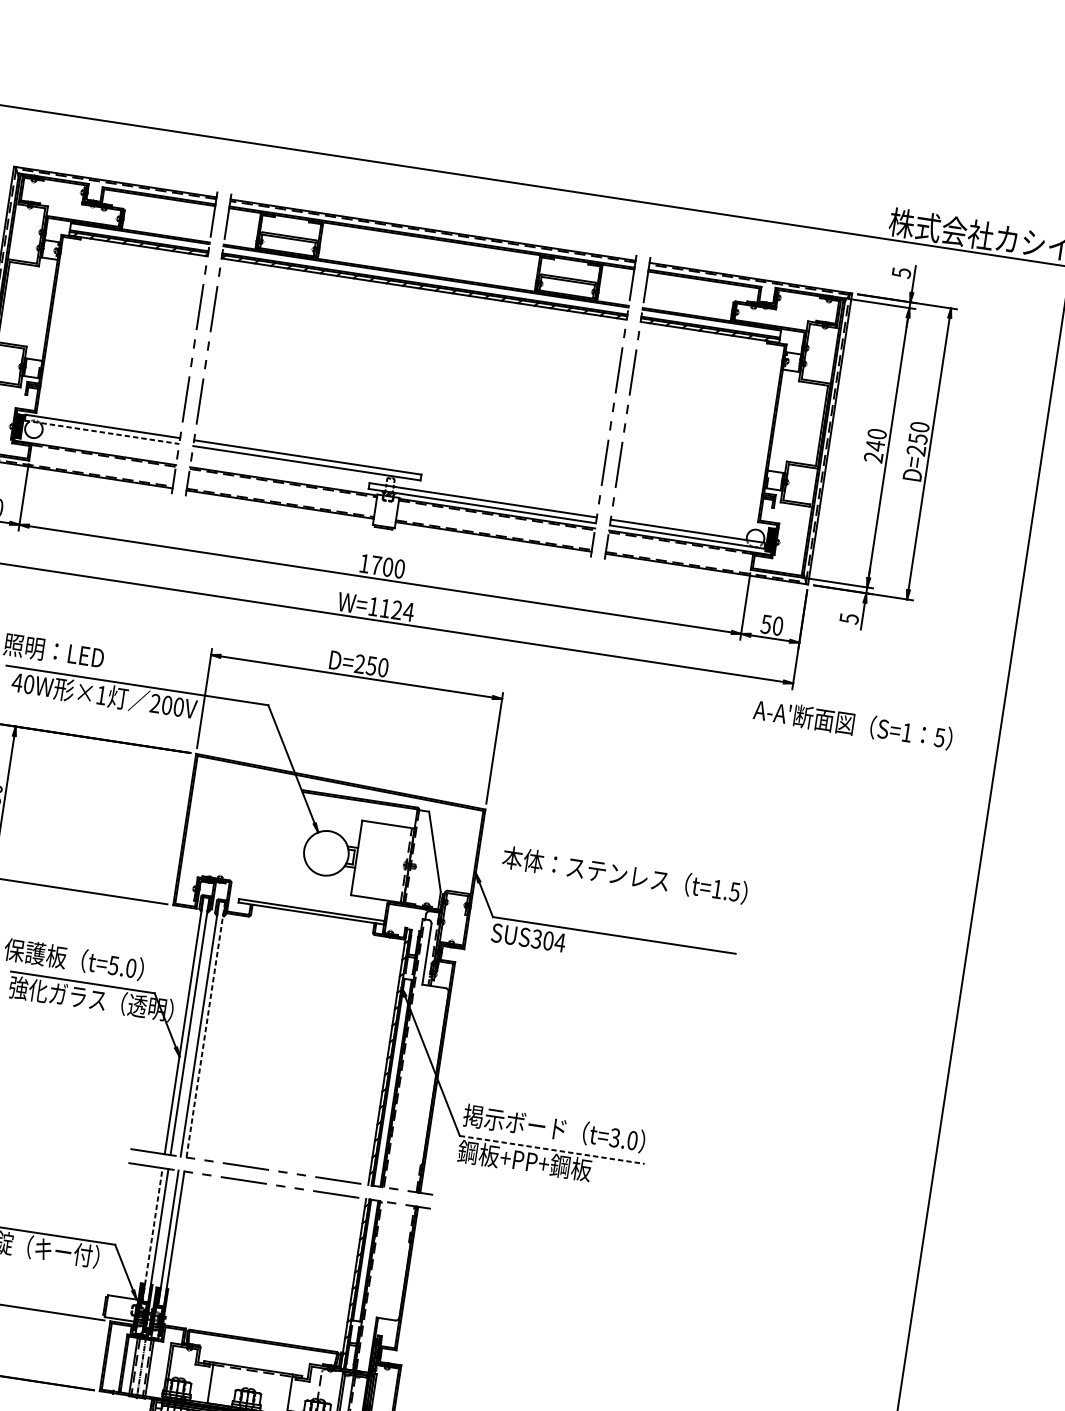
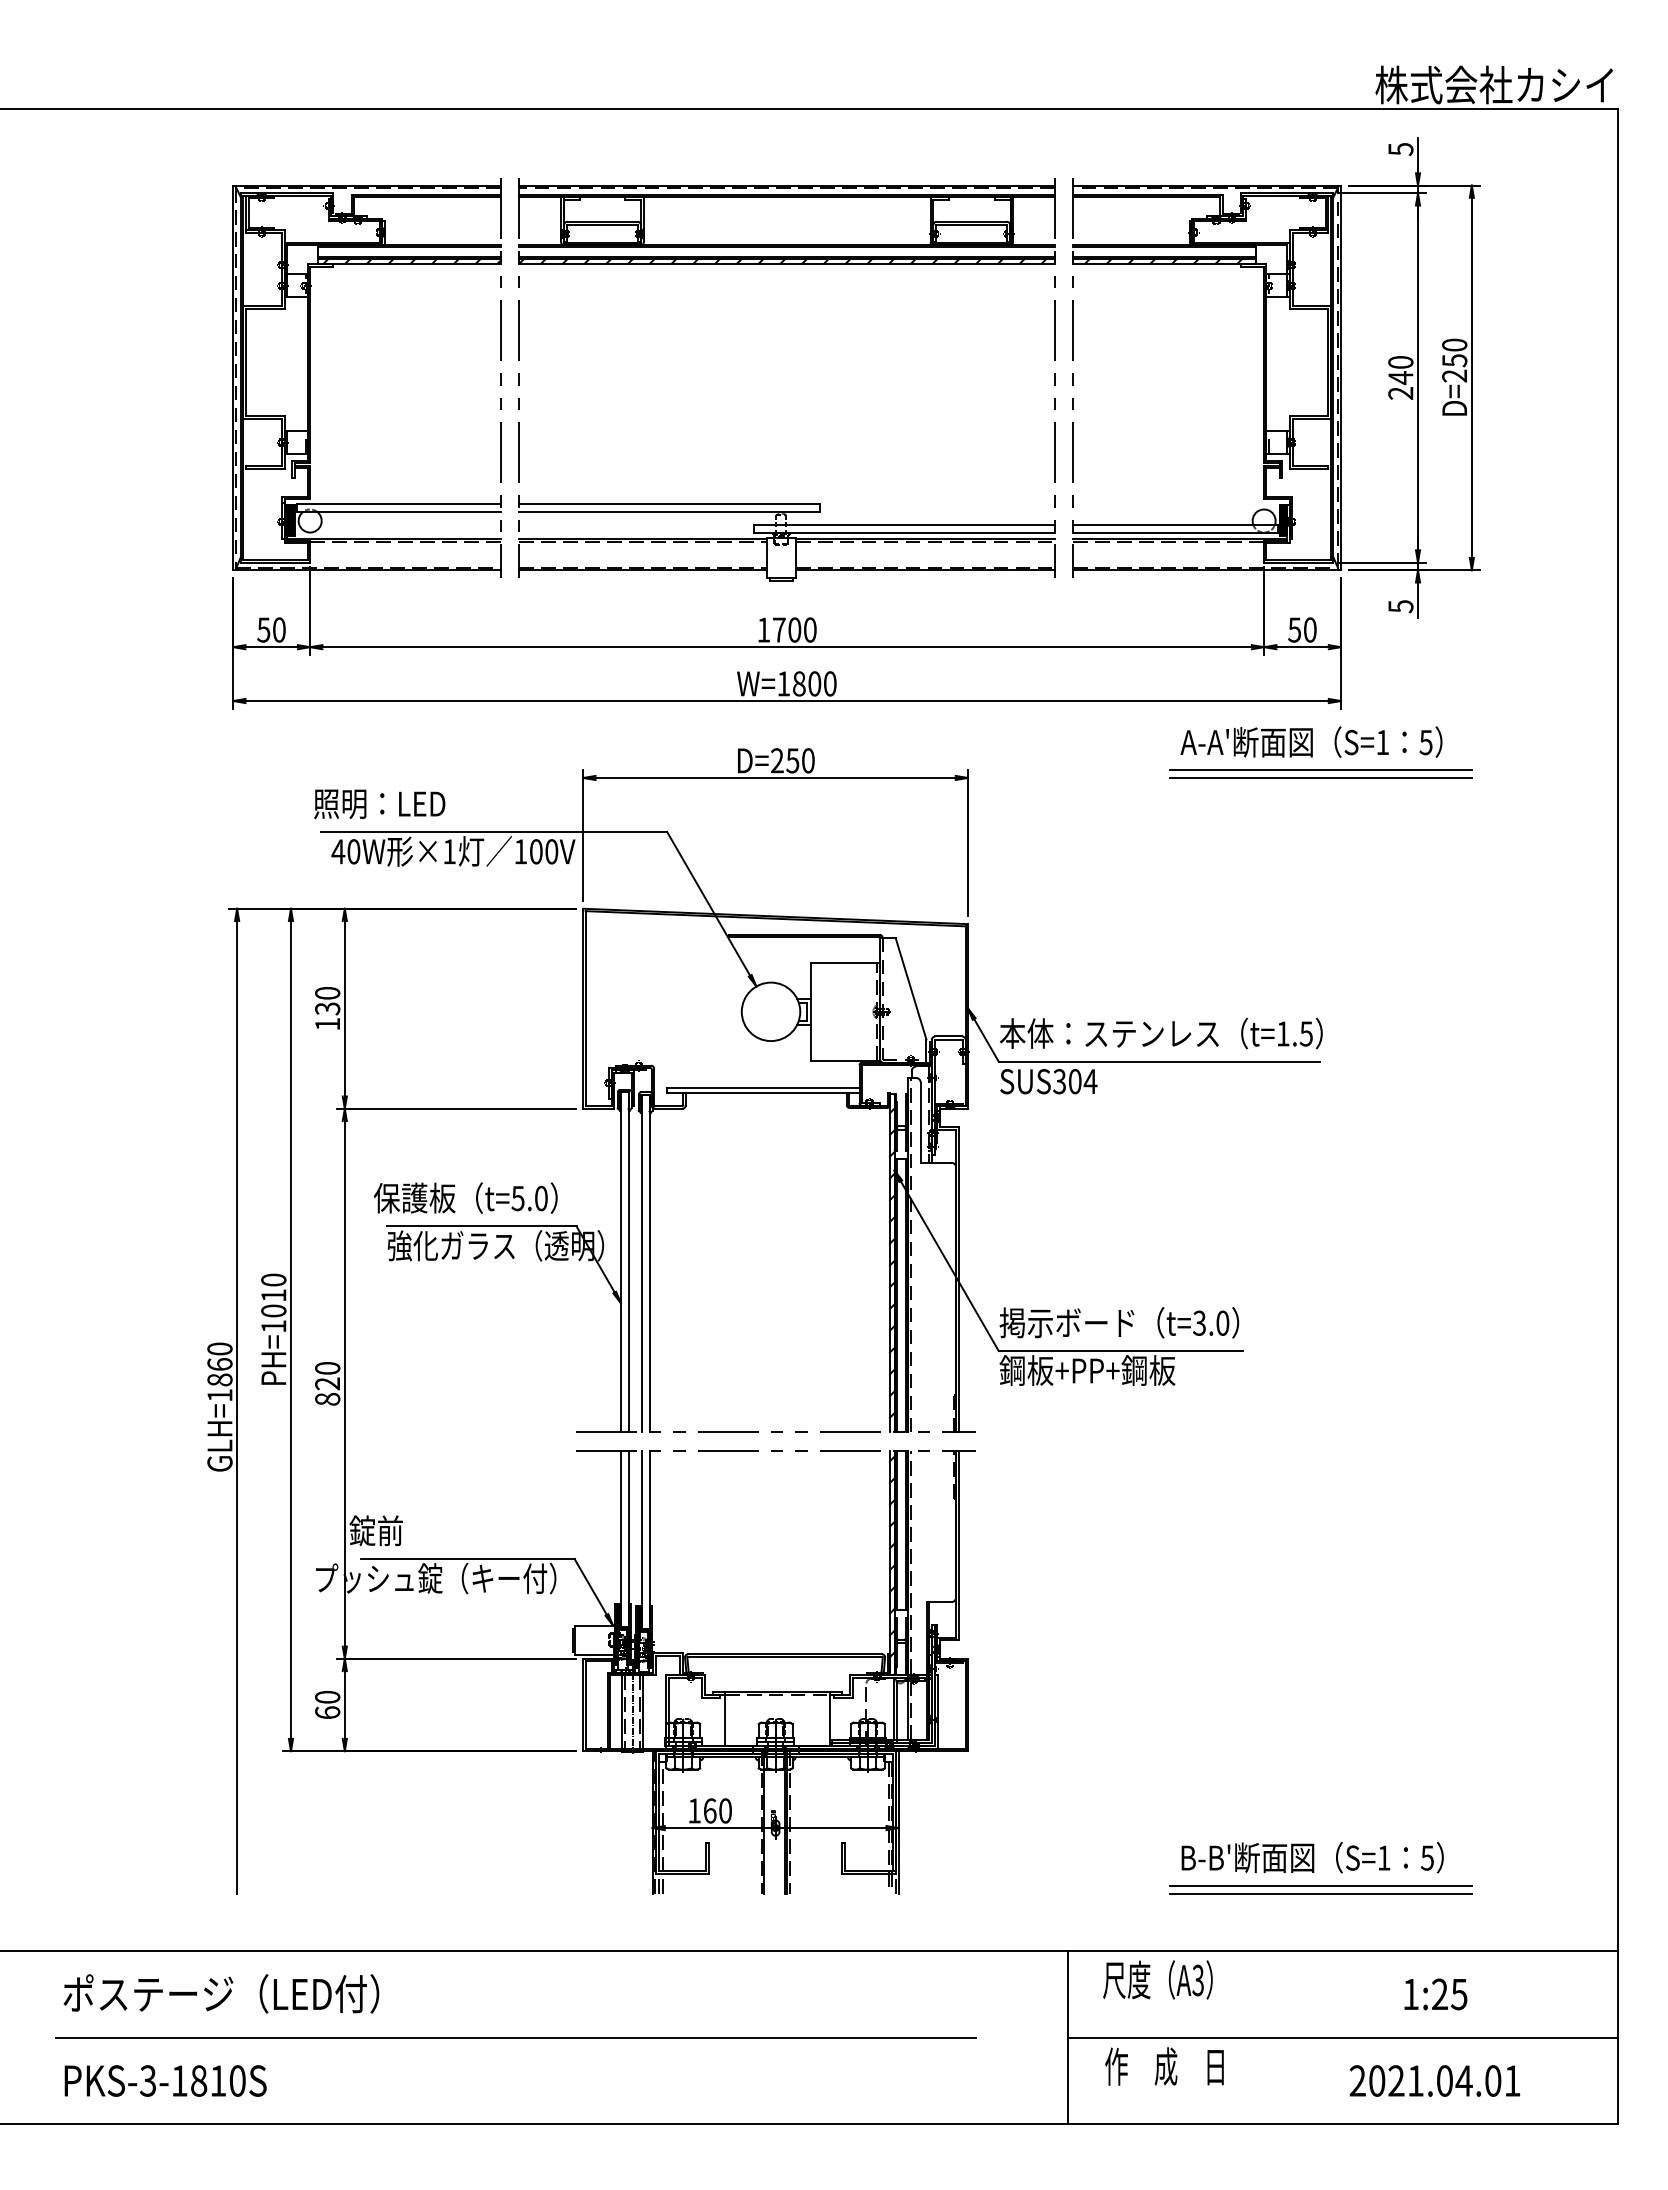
line: (102, 432) -> (399, 511), dashed -> solid
text: (397, 610) -> (815, 683), W=1124 -> W=1800
text: (155, 703) -> (520, 851), 200V -> 100V
text: (853, 723) -> (1311, 741), moved
line: (769, 733) -> (1320, 770), added
line: (768, 738) -> (1320, 777), added
text: (624, 874) -> (1160, 1033), moved
line: (205, 1029) -> (649, 1263), dashed -> solid
line: (552, 1150) -> (1121, 1351), dashed -> solid
line: (152, 1234) -> (620, 1538), dashed -> solid

